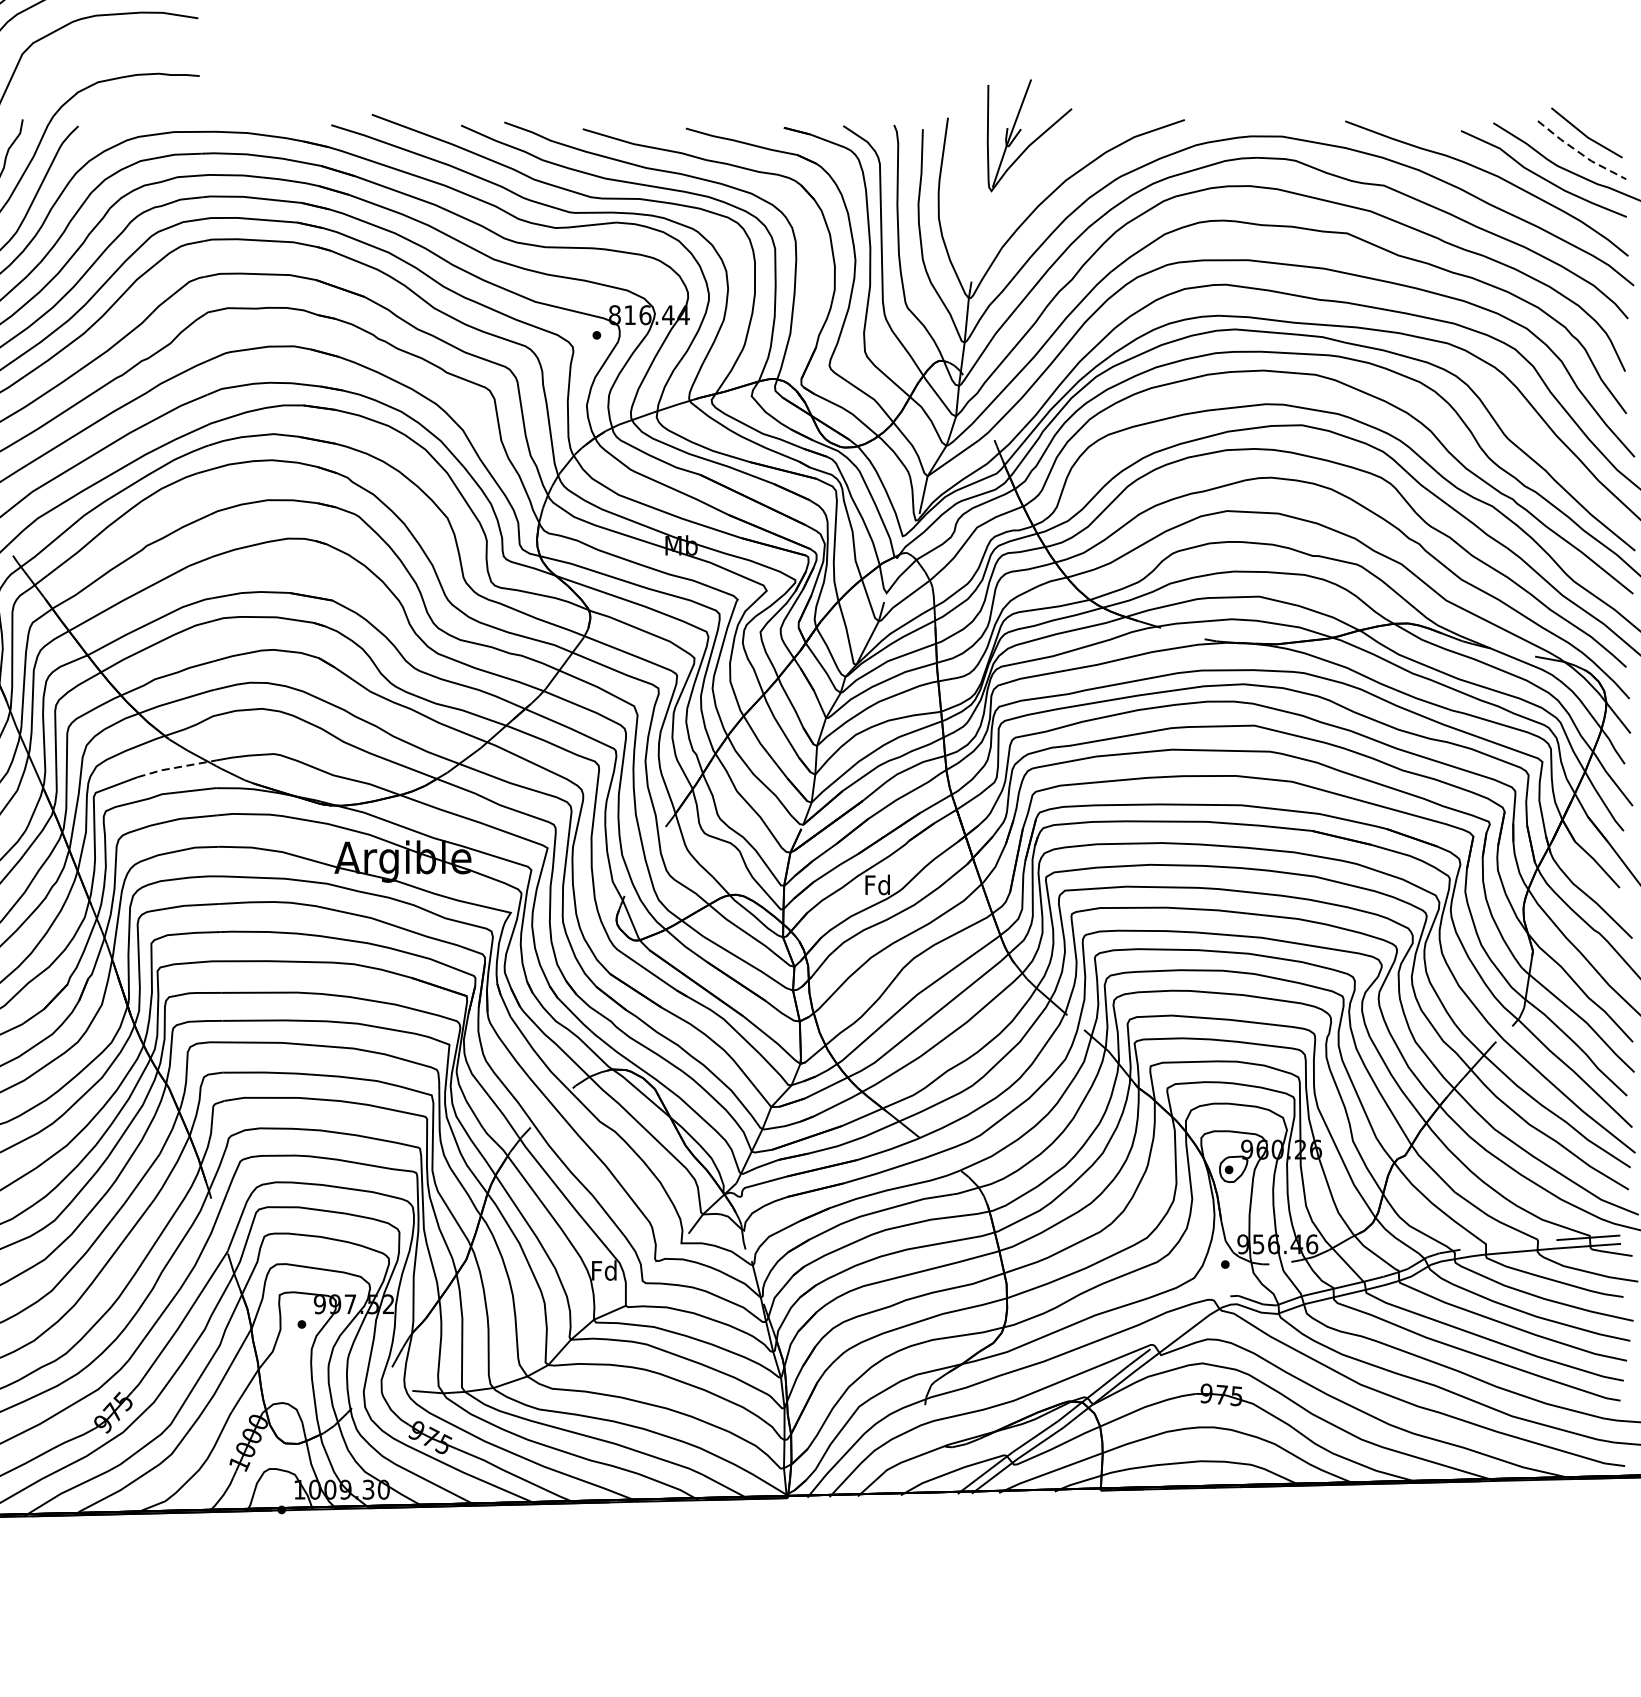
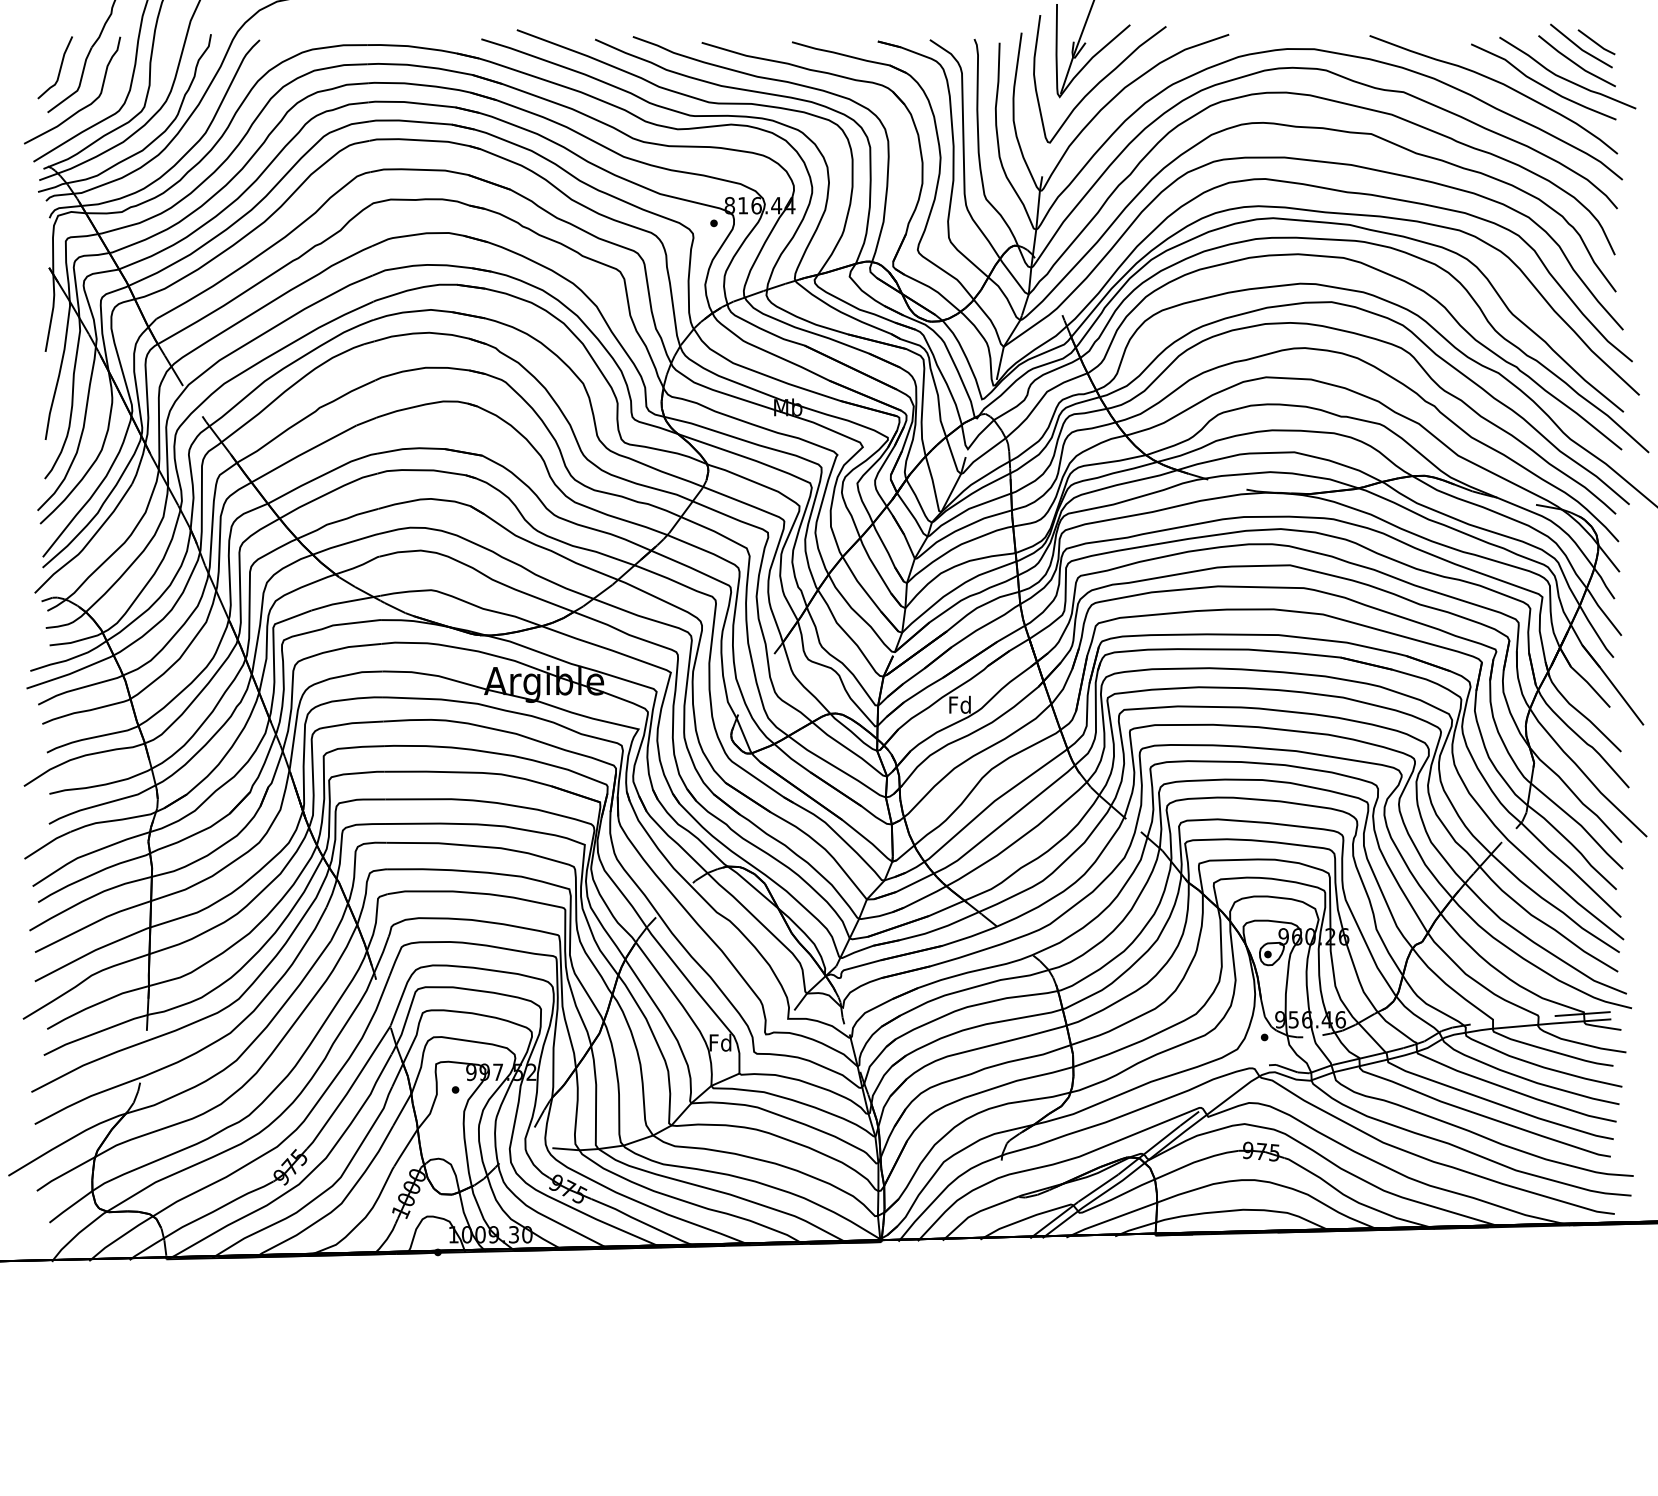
line: (1604, 128) -> (1596, 42), added
line: (1580, 152) -> (1575, 63), dashed -> solid
curve: (1037, 172) -> (1100, 80), added
line: (176, 768) -> (345, 602), dashed -> solid

